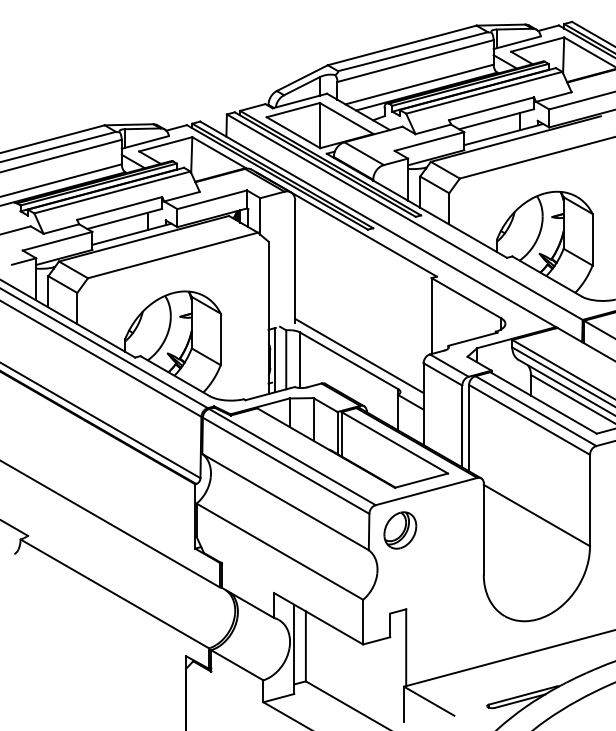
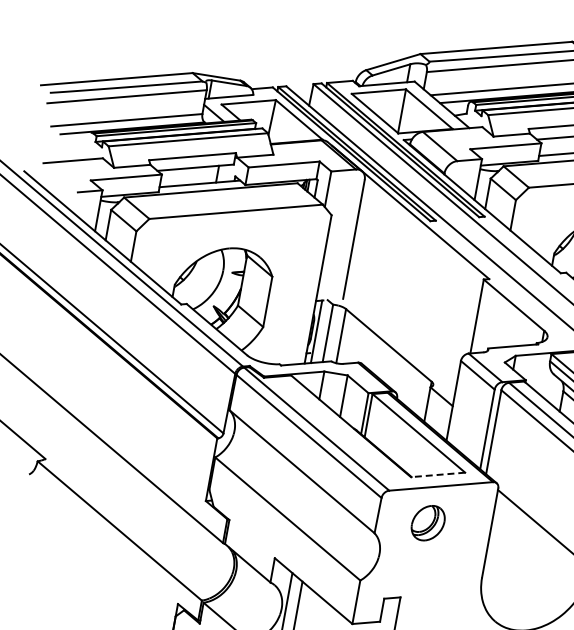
line: (359, 355) -> (399, 342), removed
line: (420, 480) -> (437, 474), solid -> dashed
part: (400, 530) -> (428, 523), moved

